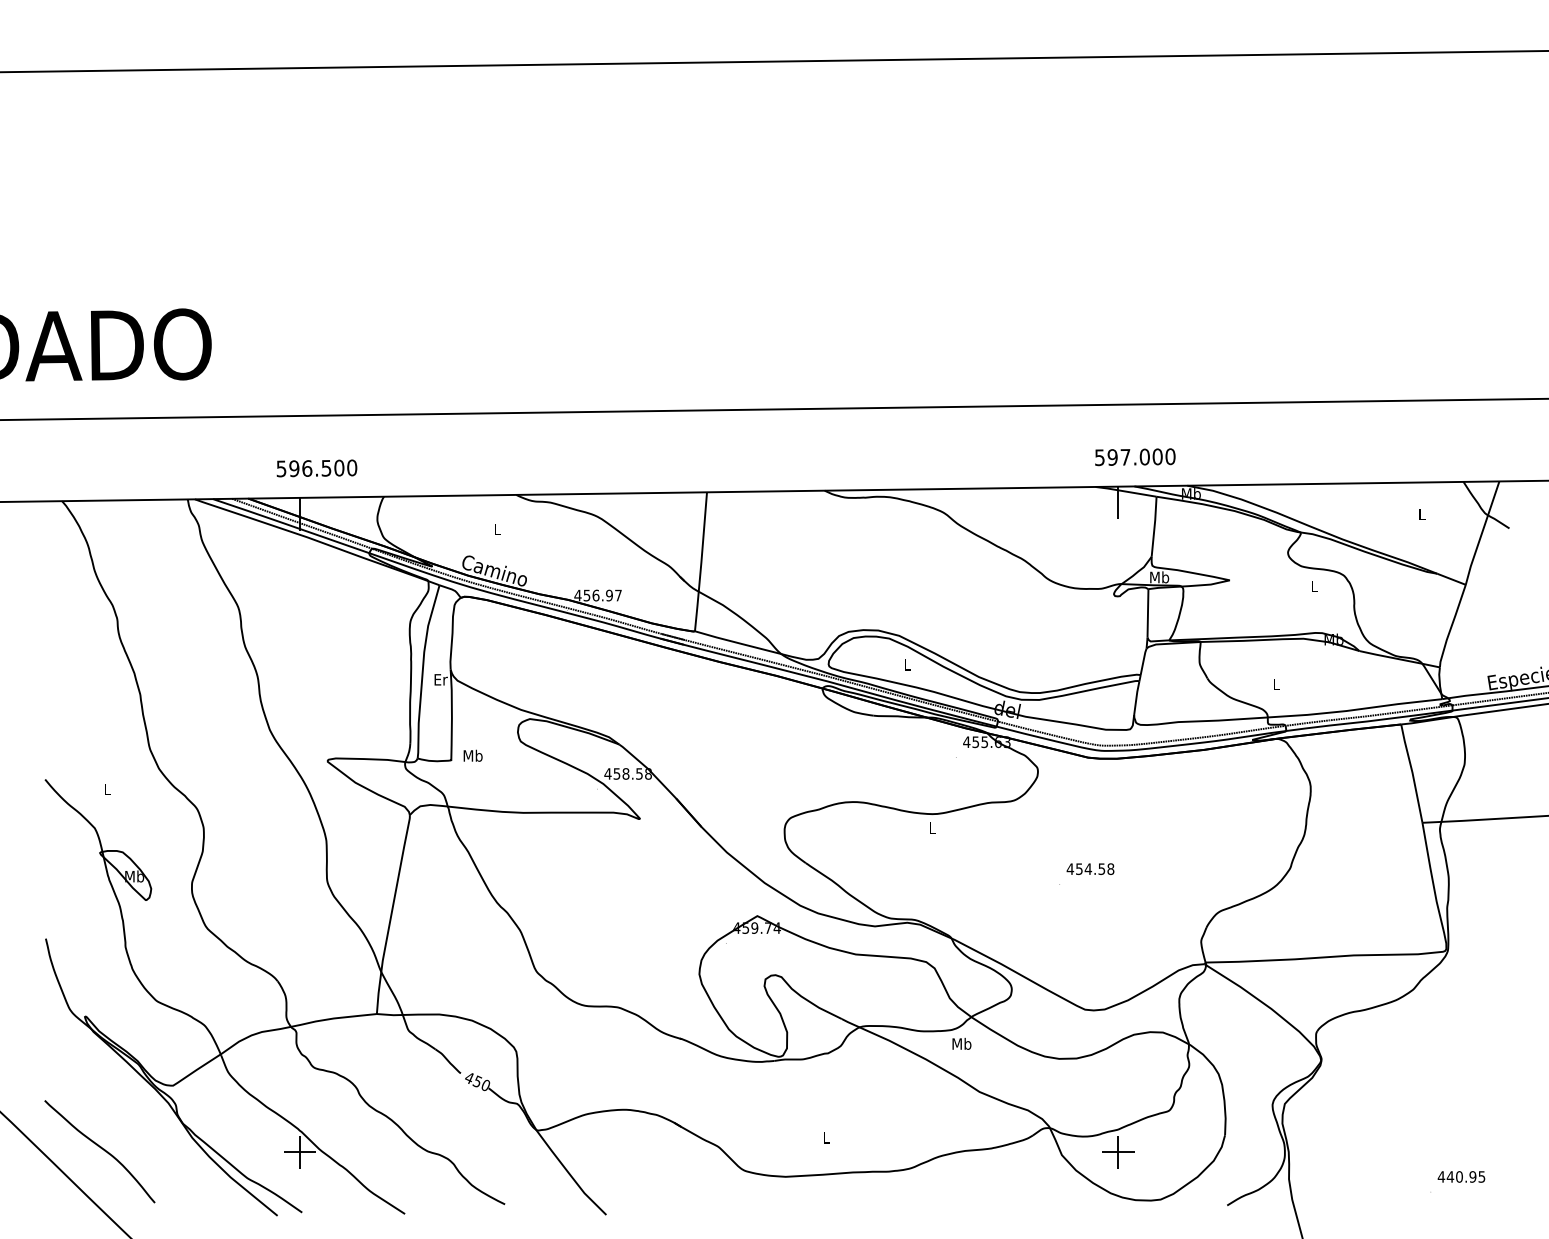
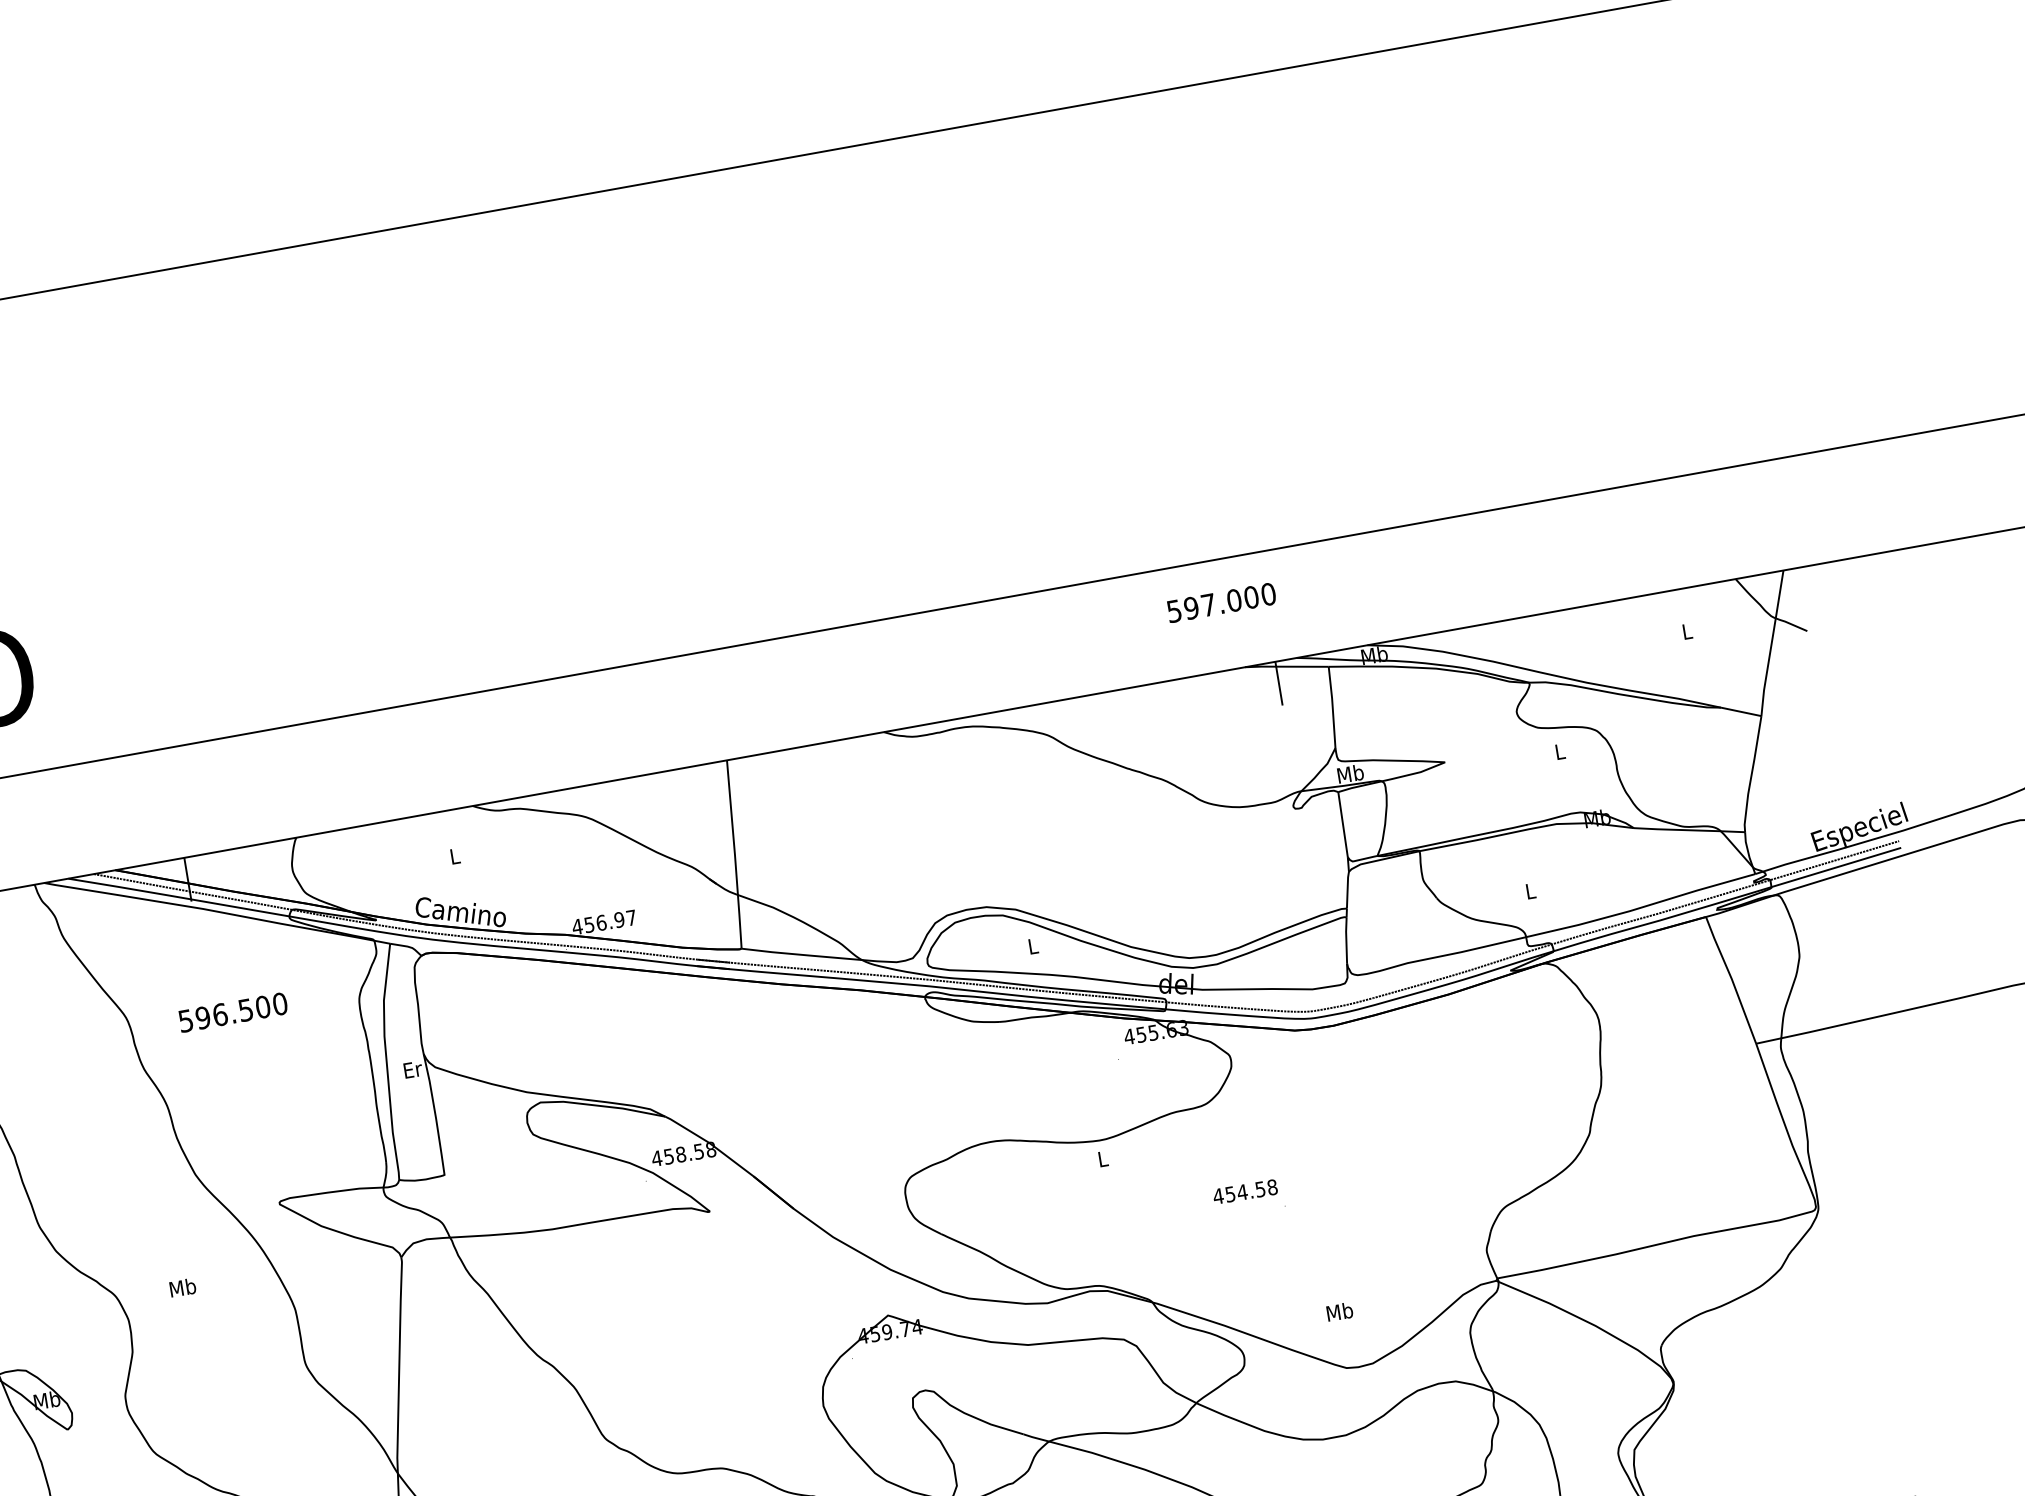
text: (1135, 457) -> (1221, 603), moved
text: (316, 468) -> (232, 1012), moved
text: (472, 755) -> (181, 1287), moved
text: (1090, 868) -> (1245, 1191), moved
text: (961, 1043) -> (1339, 1311), moved

